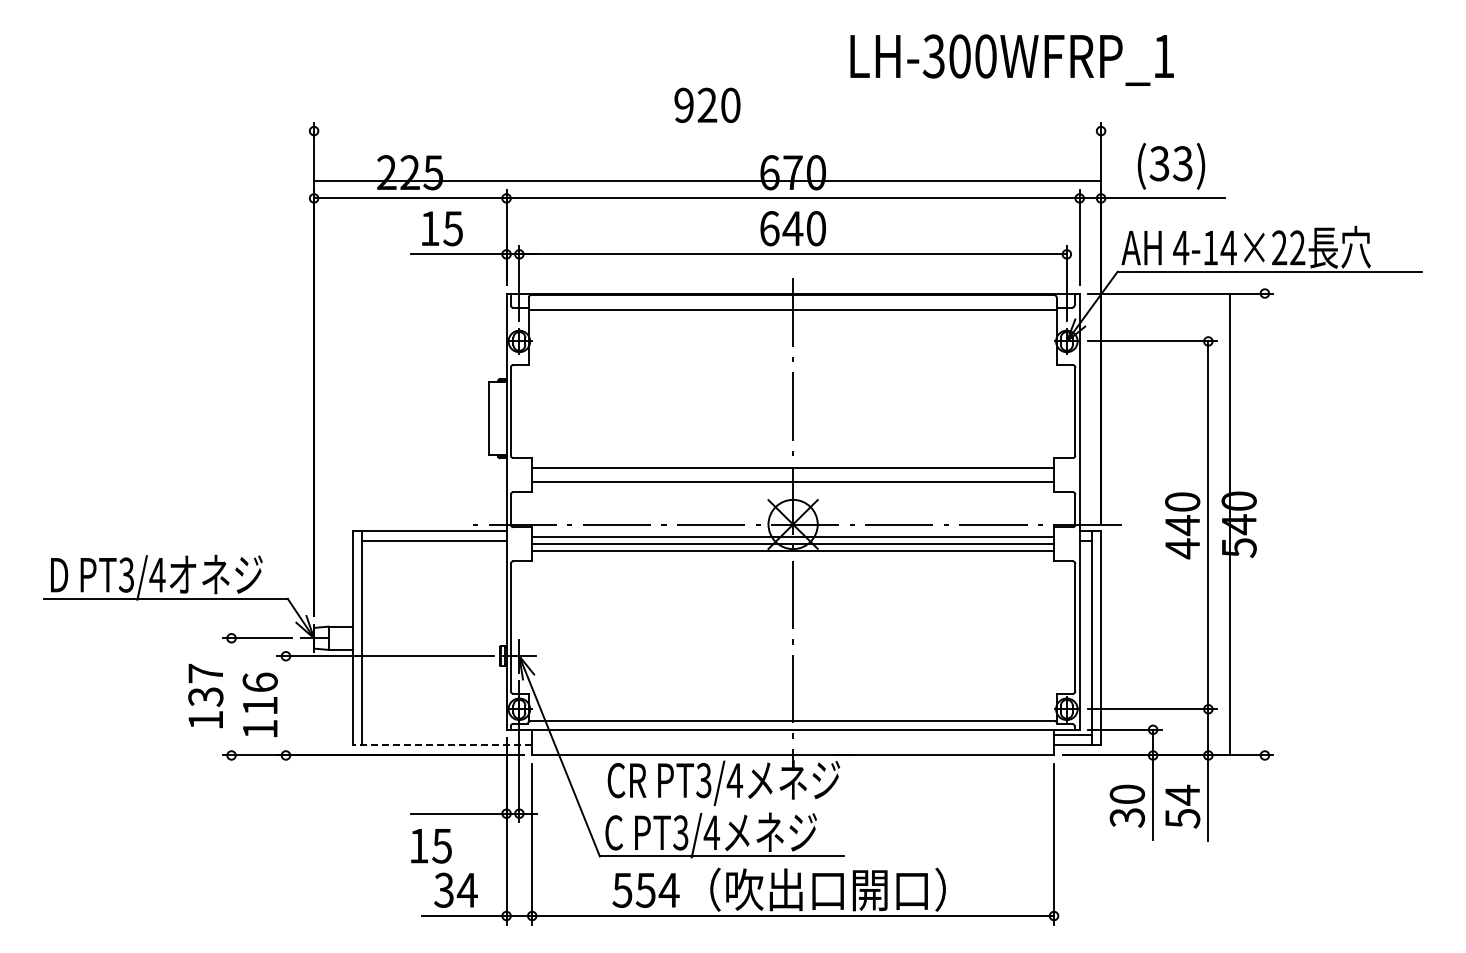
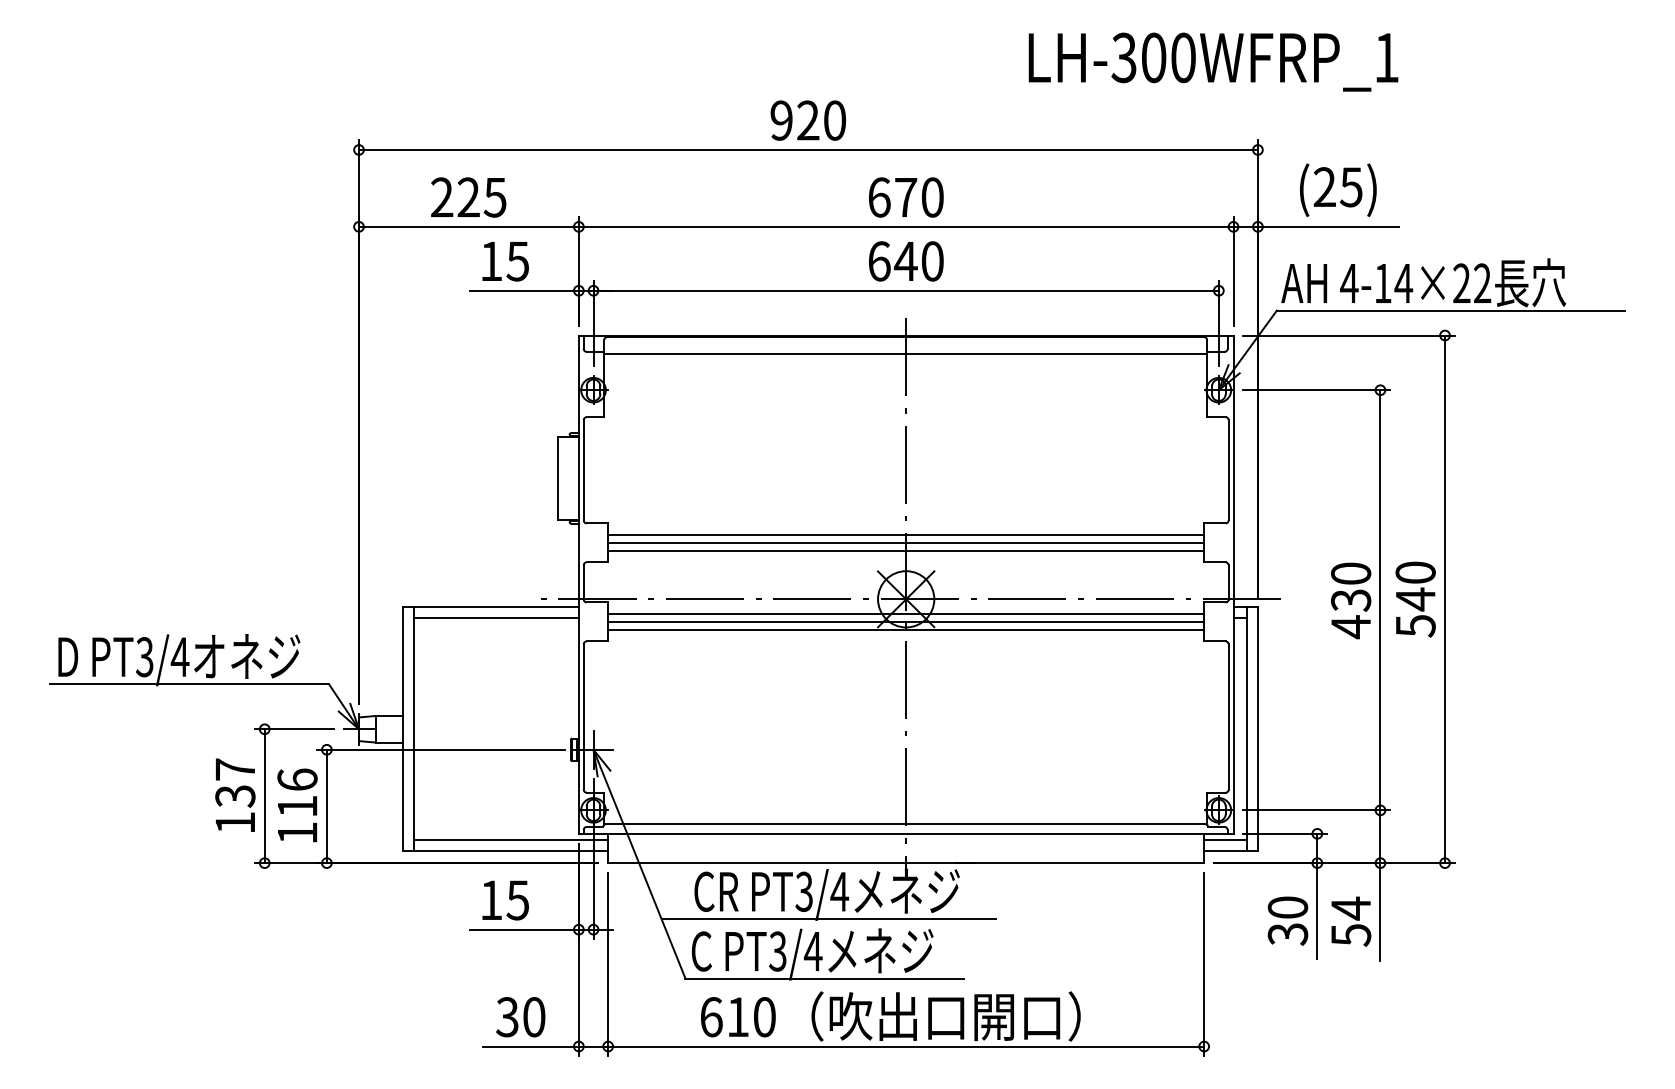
text: (1011, 59) -> (1212, 61), moved
text: (1170, 163) -> (1337, 186), (33) -> (25)
line: (707, 181) -> (808, 150), moved
line: (793, 475) -> (906, 543), added
line: (1229, 524) -> (1444, 599), moved
text: (1182, 525) -> (1350, 600), 440 -> 430
line: (231, 696) -> (264, 795), added
line: (285, 705) -> (326, 806), added
line: (447, 735) -> (511, 840), added
line: (442, 744) -> (505, 850), dashed -> solid
line: (724, 804) -> (827, 919), added
text: (431, 846) -> (505, 900), moved
text: (466, 889) -> (533, 1016), 34 -> 30
text: (645, 889) -> (737, 1016), 554 -> 610

